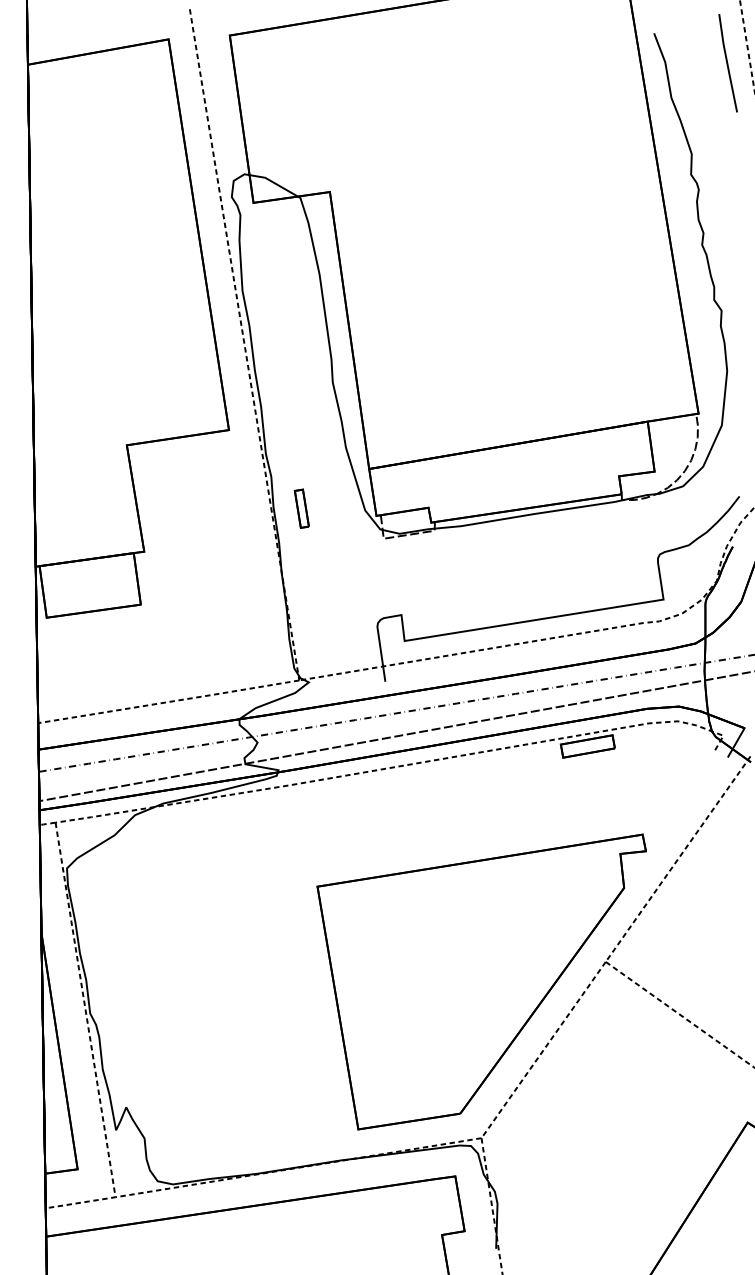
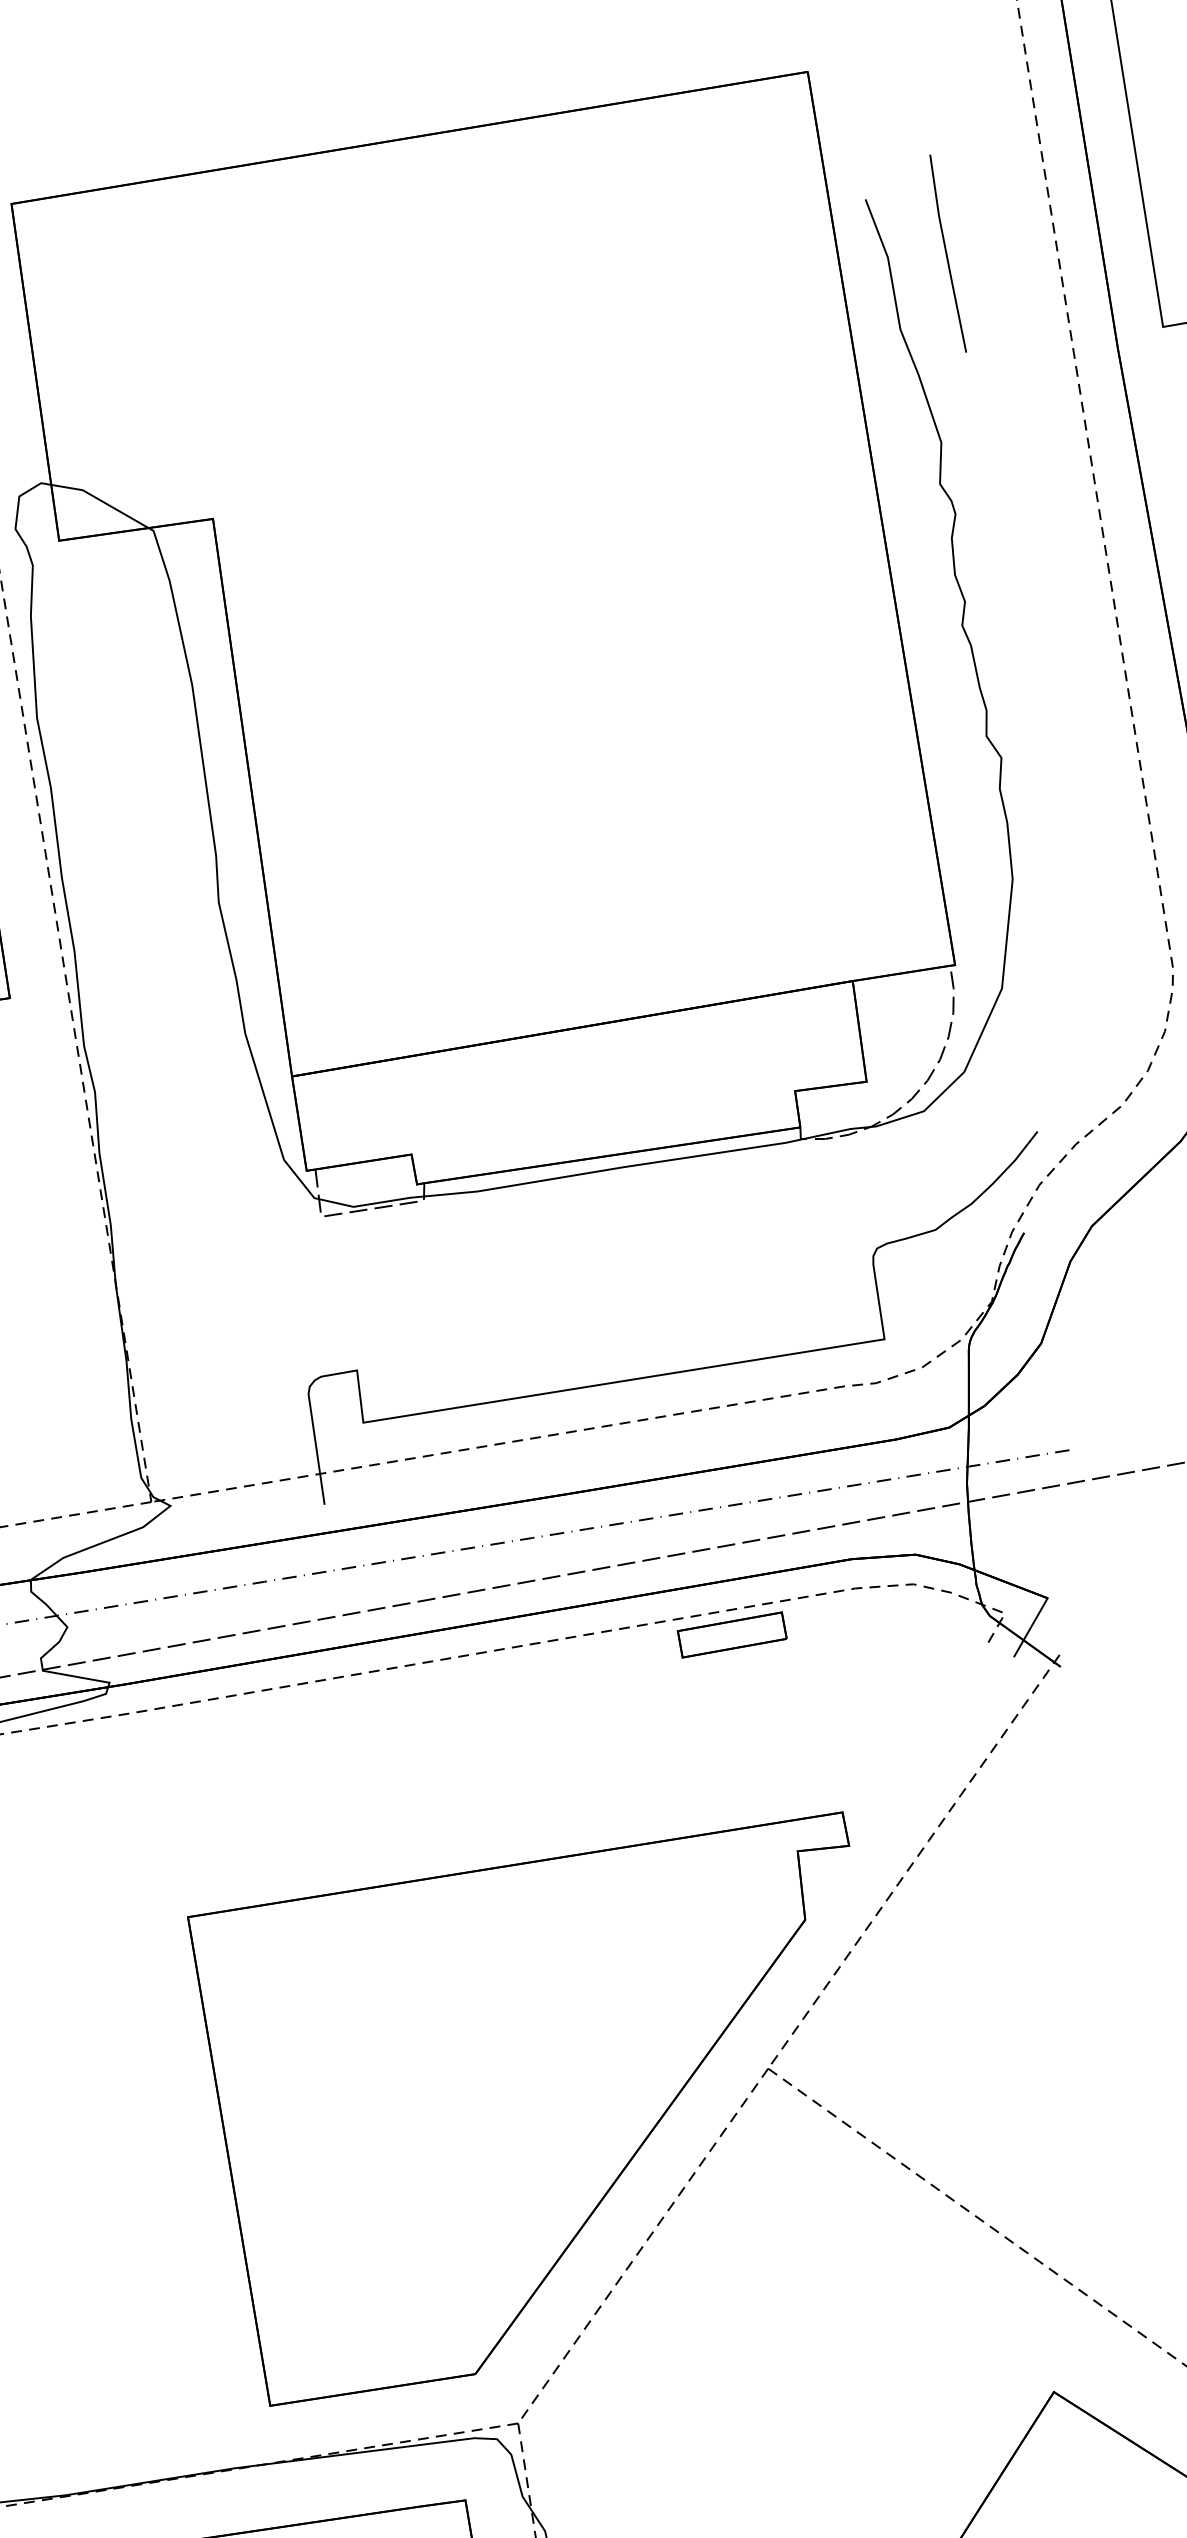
line: (727, 63) -> (946, 254), moved
part: (301, 508) -> (155, 1155), removed

